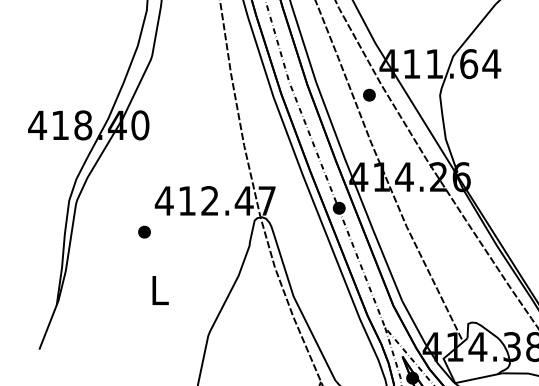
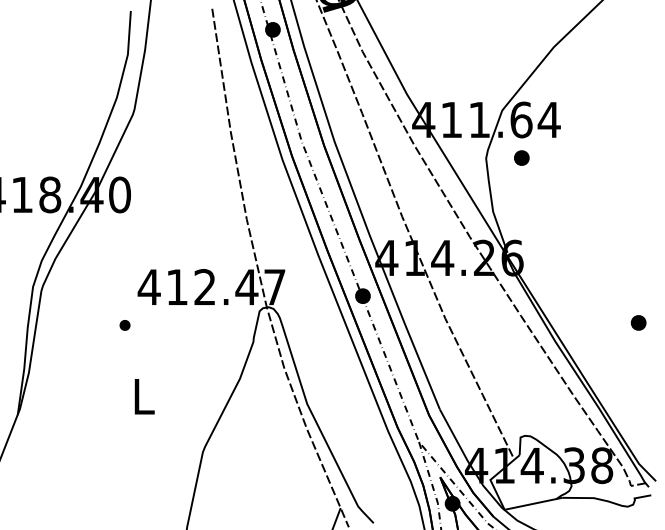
part: (369, 94) -> (521, 157), moved
part: (144, 232) -> (124, 325), size x0.7

